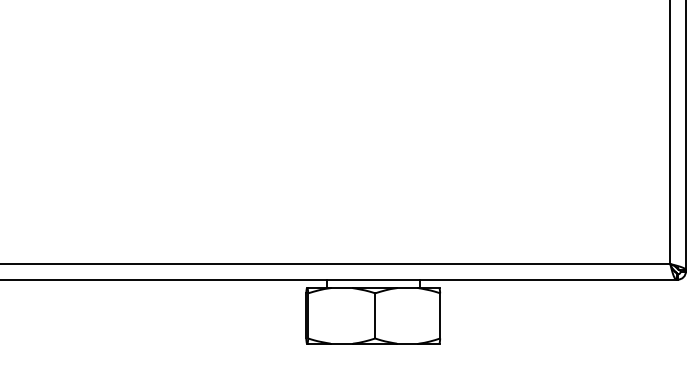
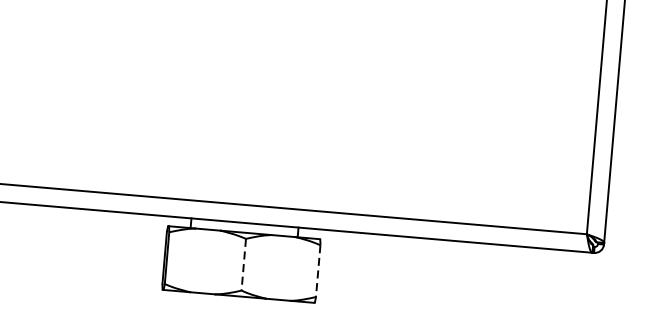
line: (375, 315) -> (244, 264), solid -> dashed
line: (440, 315) -> (318, 270), solid -> dashed

